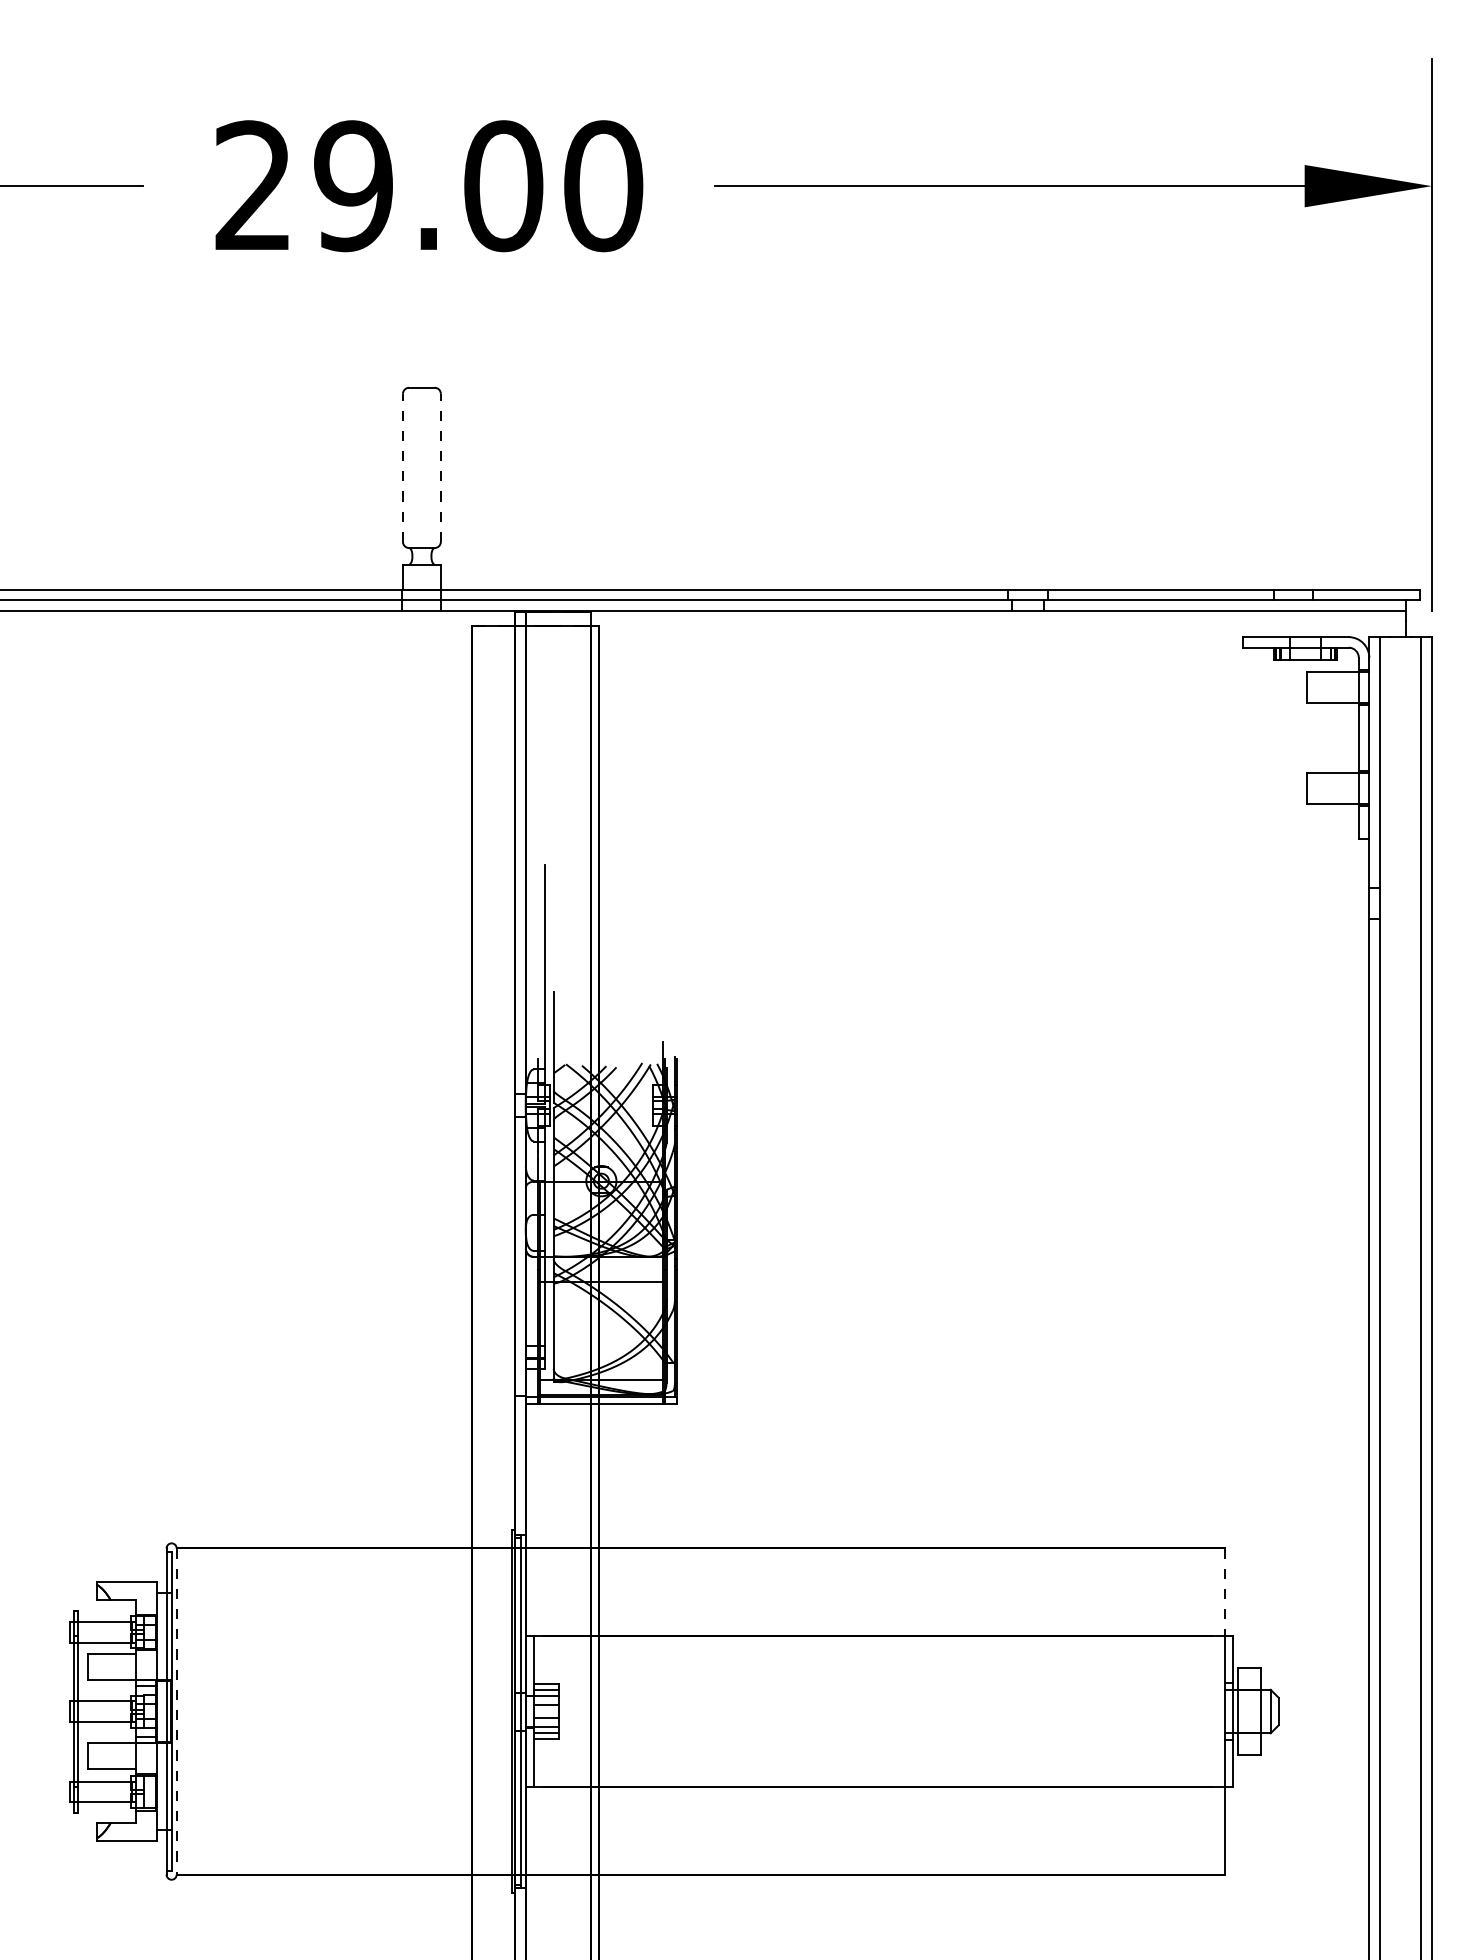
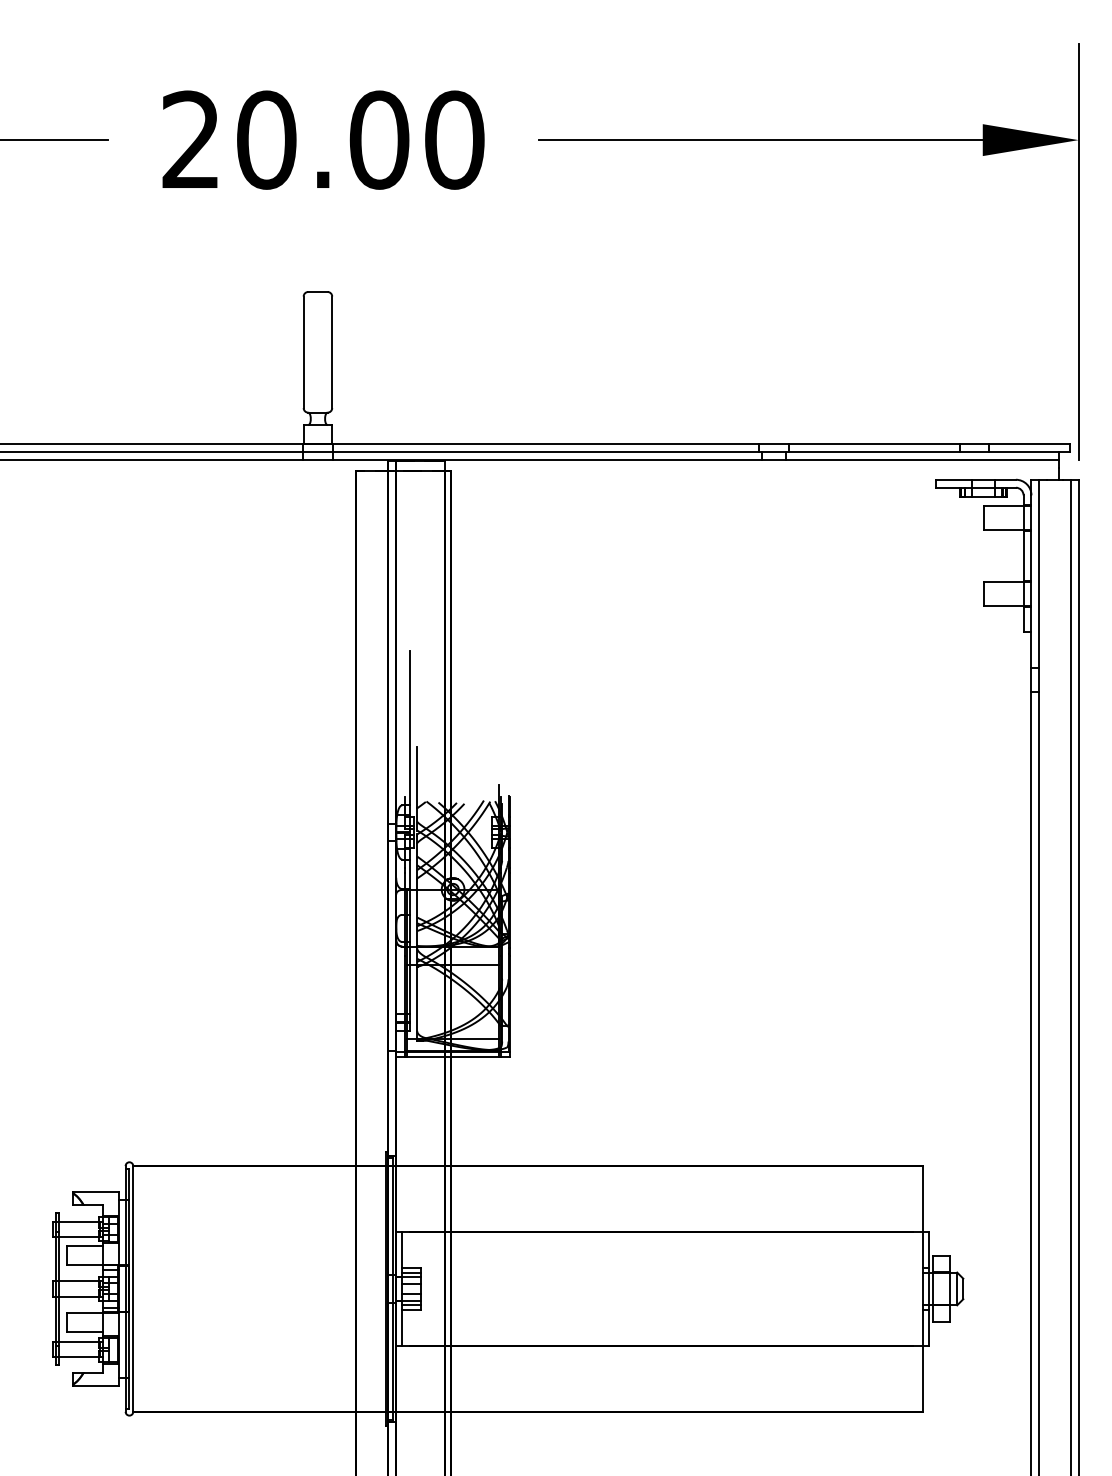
text: (353, 185) -> (266, 139), 29.00 -> 20.00
line: (402, 468) -> (303, 352), dashed -> solid
line: (441, 468) -> (332, 352), dashed -> solid
line: (1224, 1591) -> (922, 1198), dashed -> solid
line: (177, 1710) -> (133, 1288), dashed -> solid

